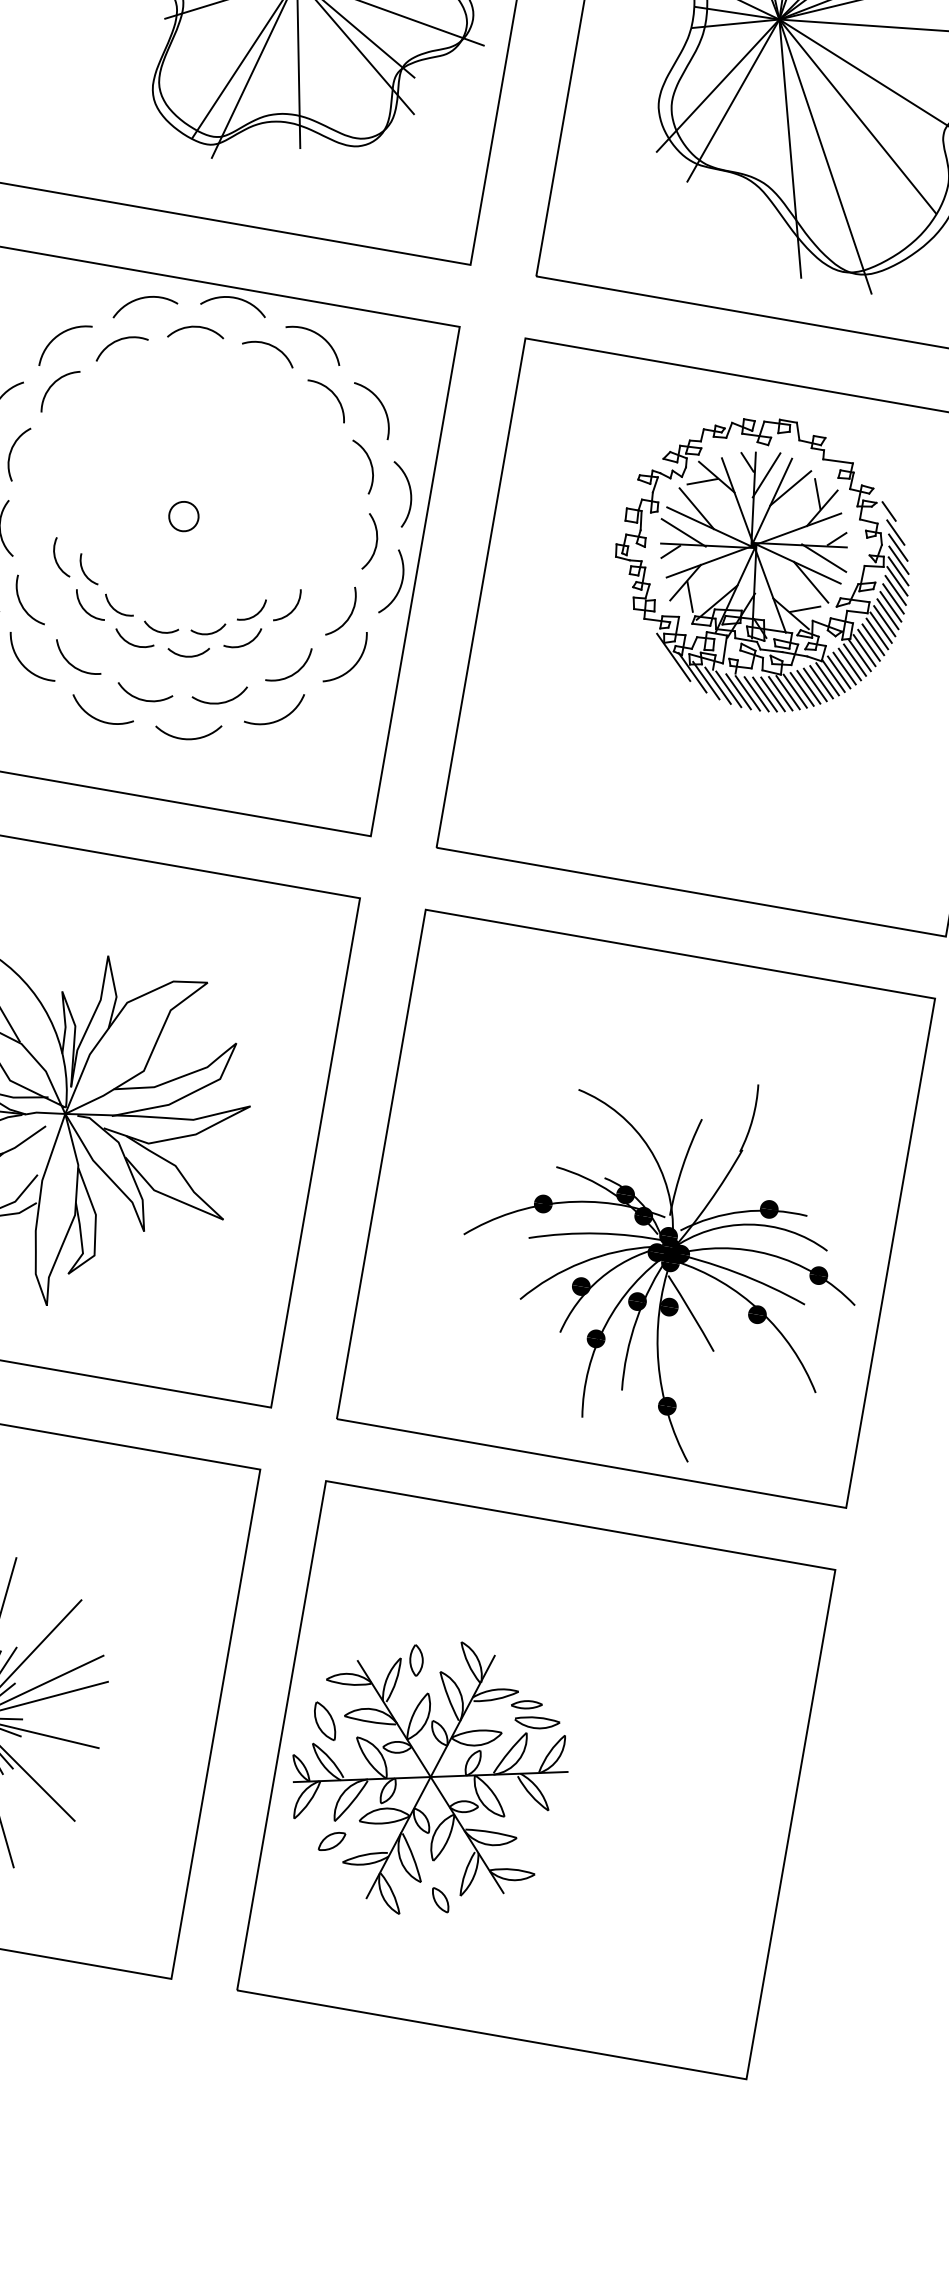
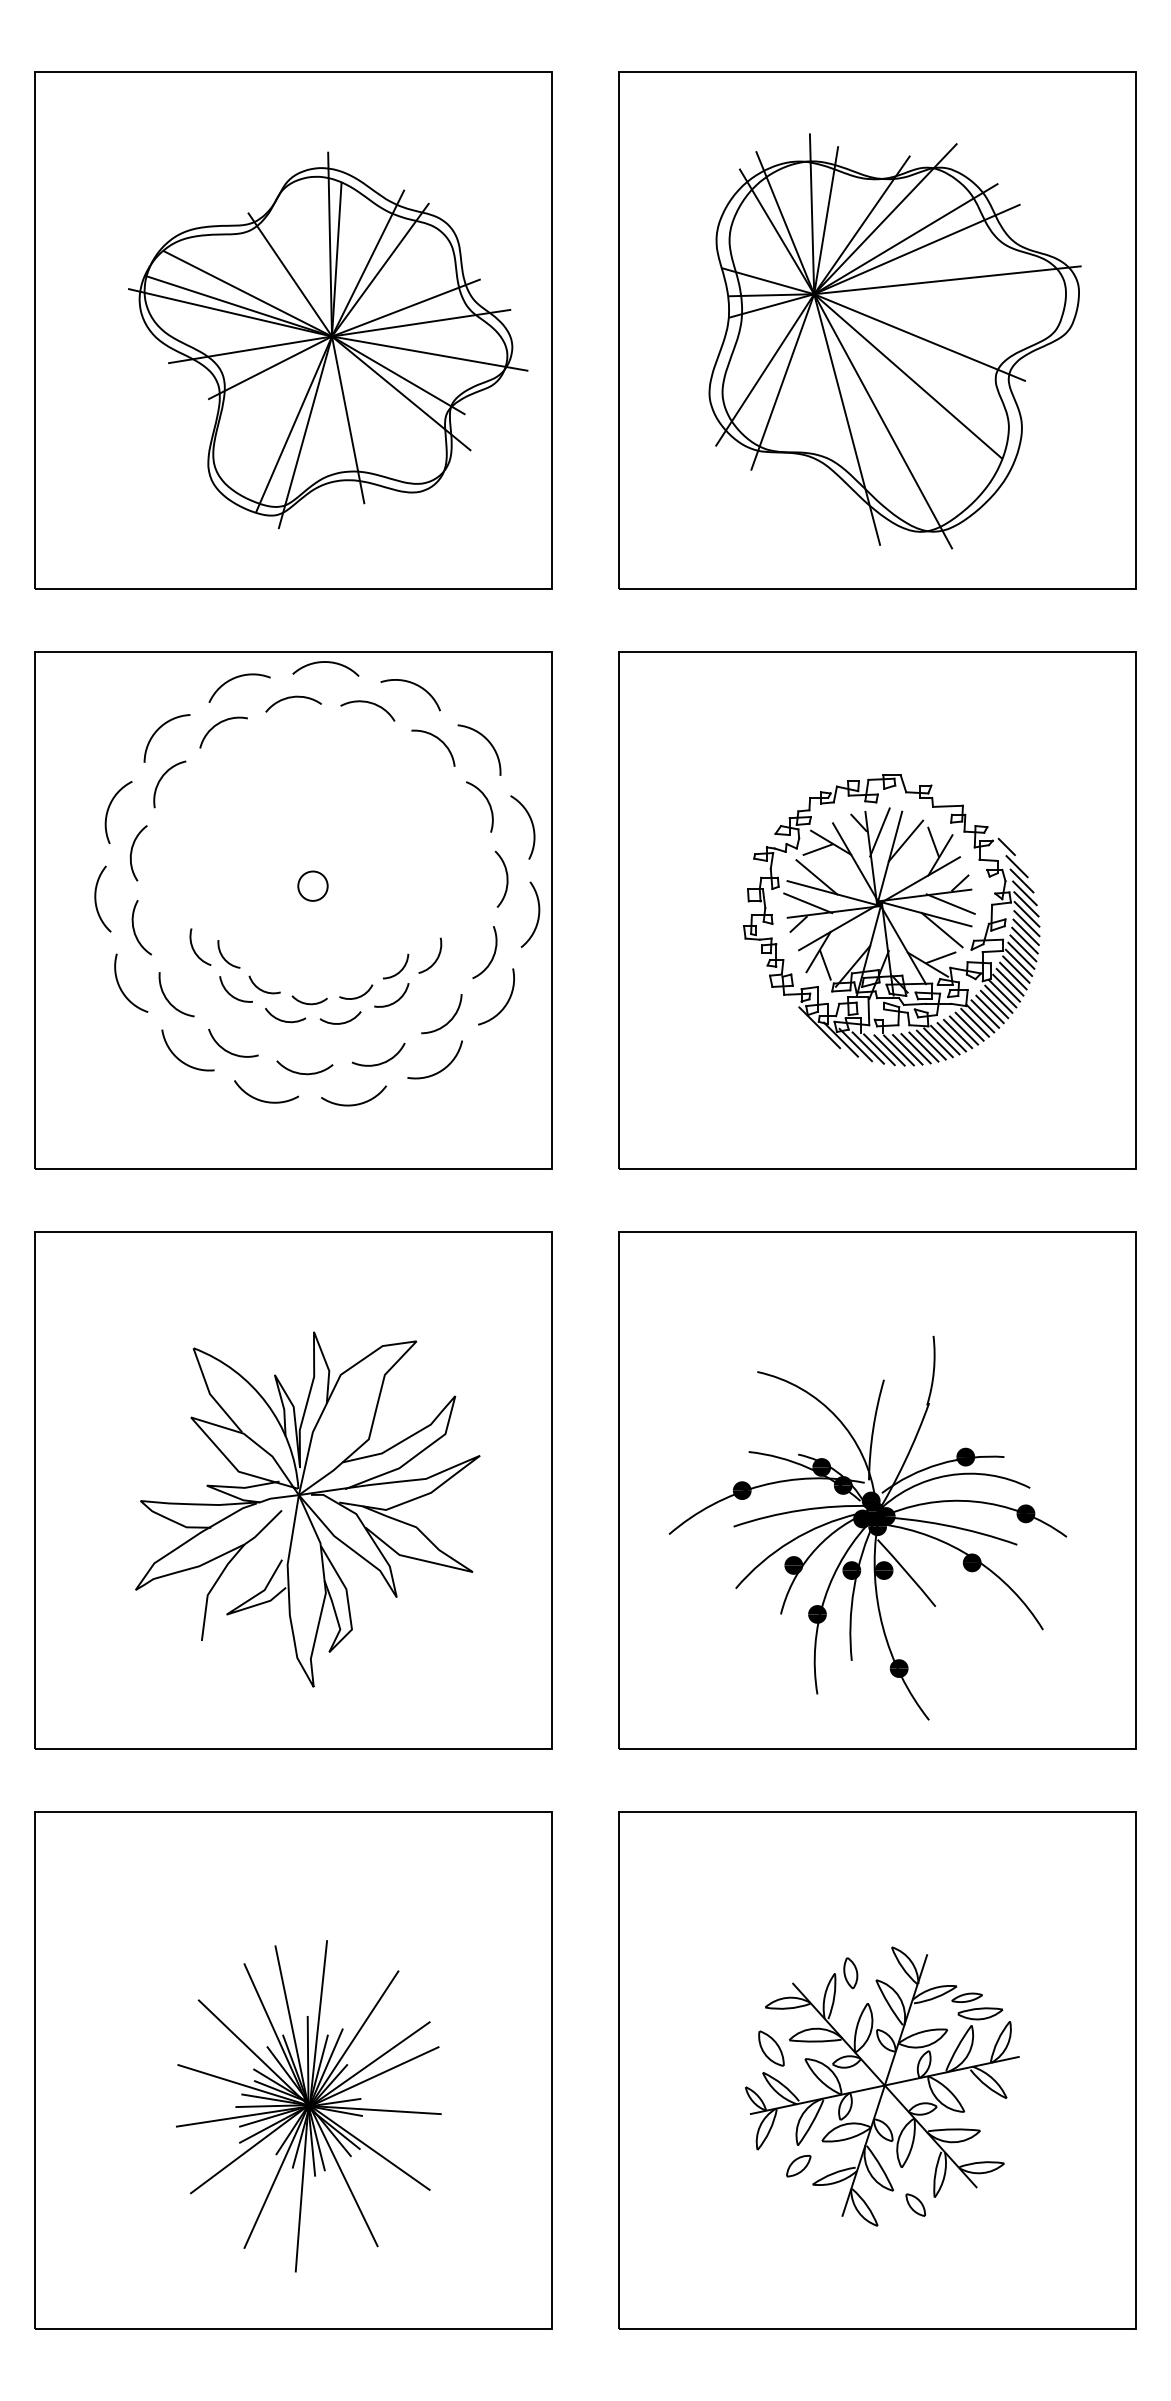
part: (762, 564) -> (891, 920), moved
part: (660, 1262) -> (867, 1528), moved
part: (428, 1777) -> (882, 2086), moved

